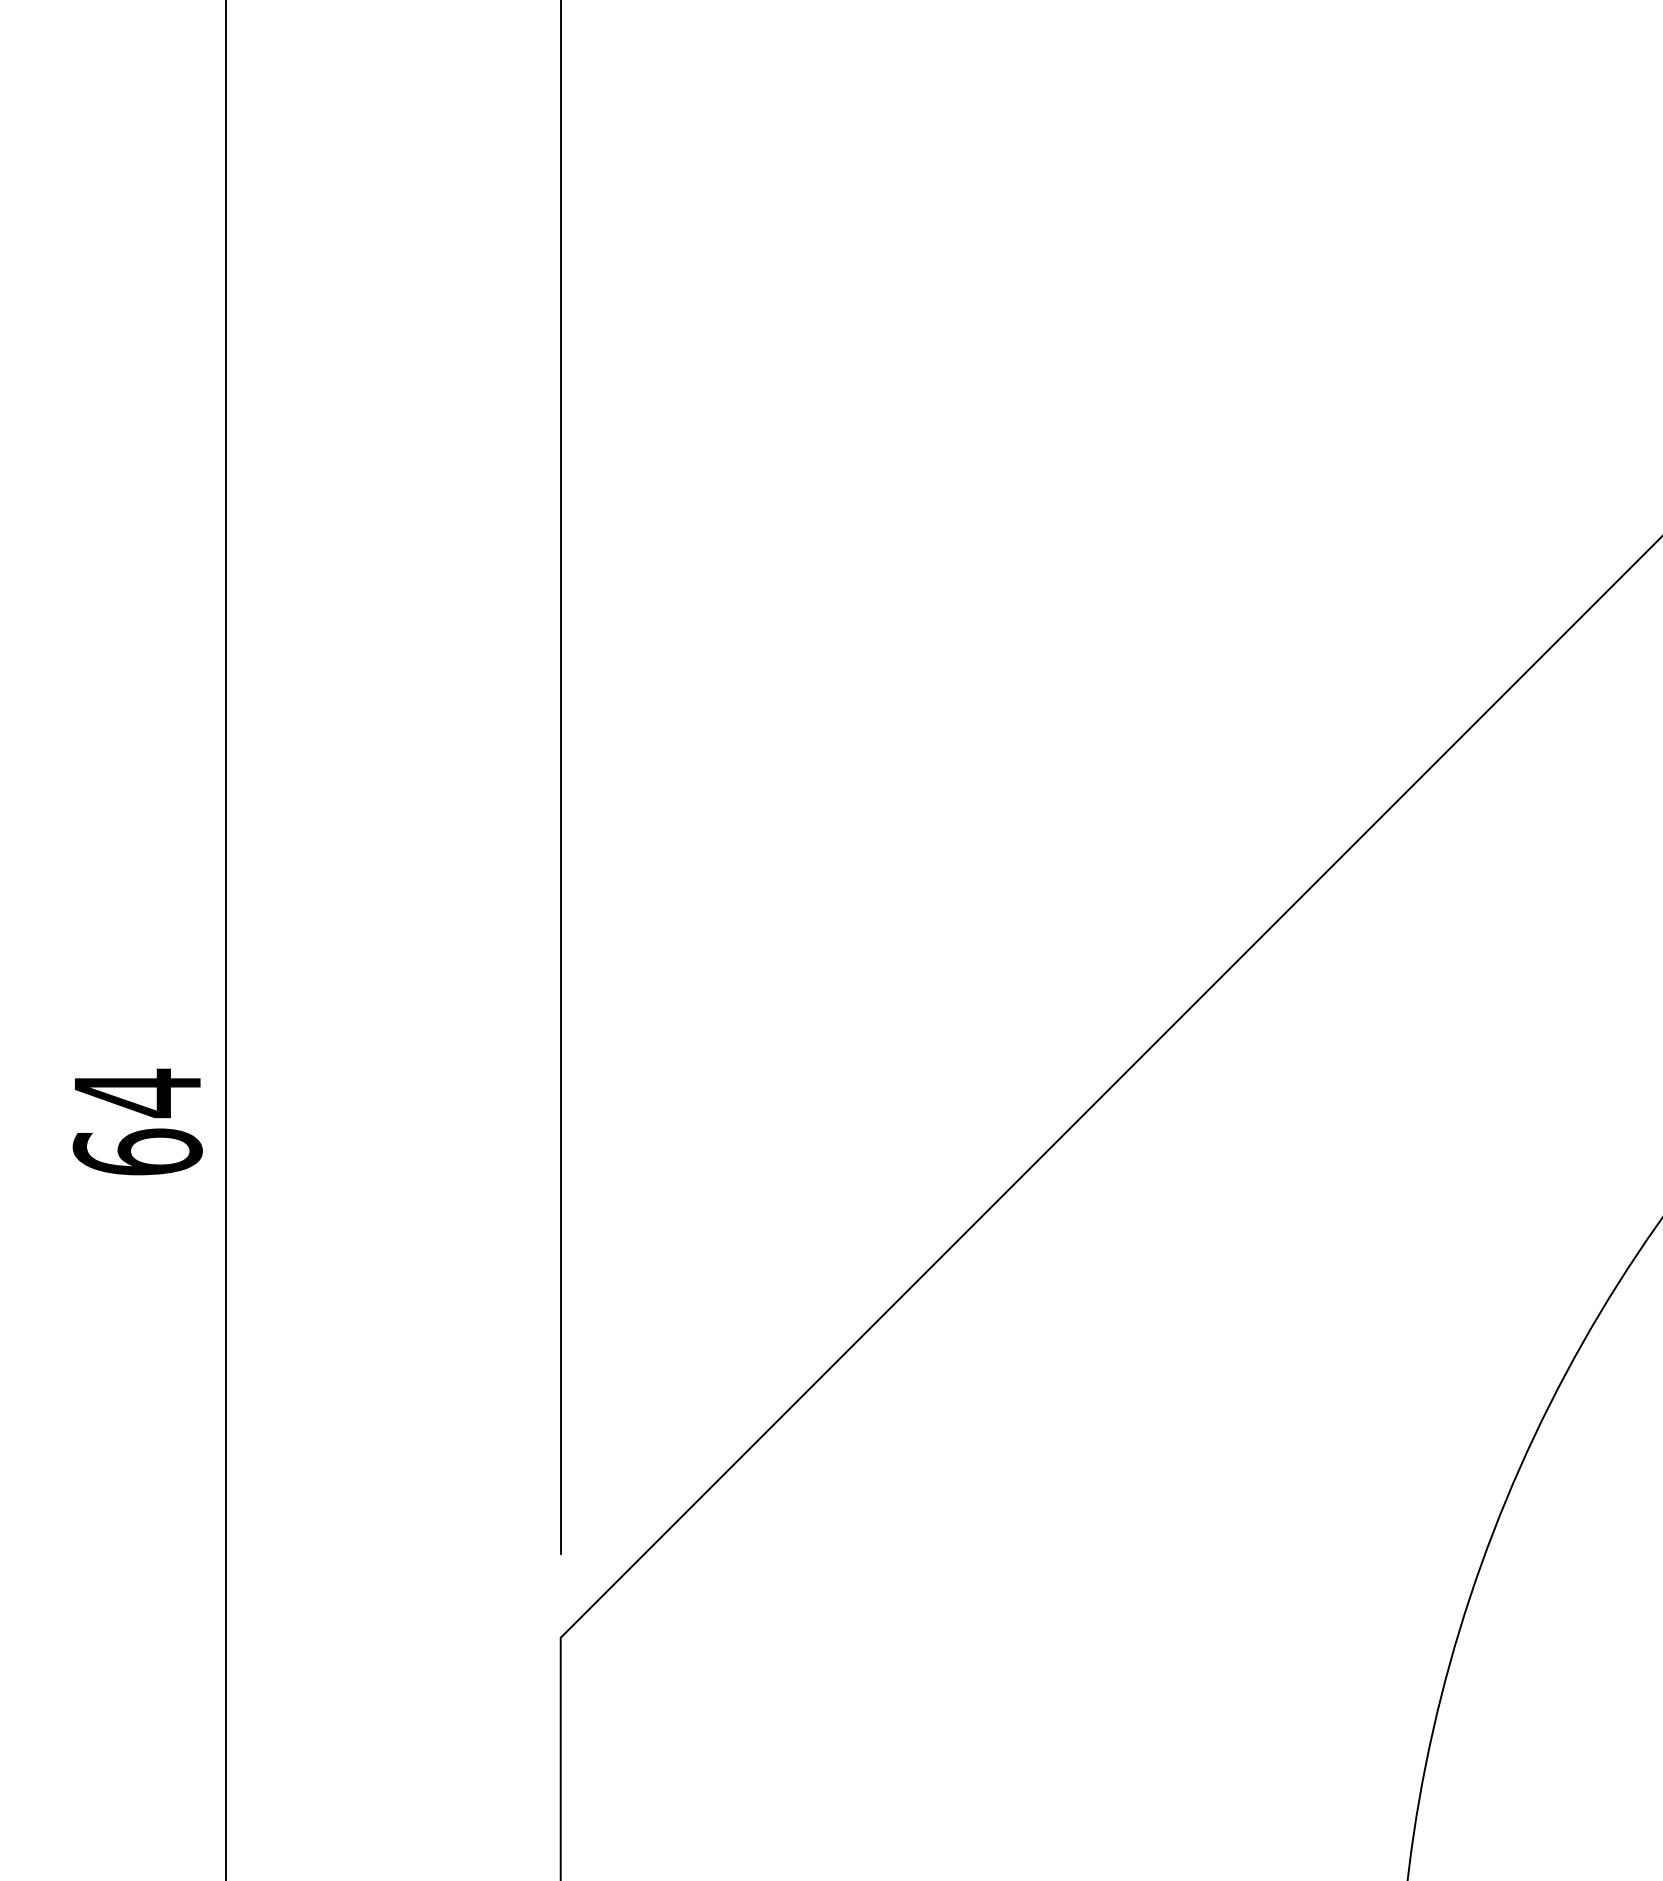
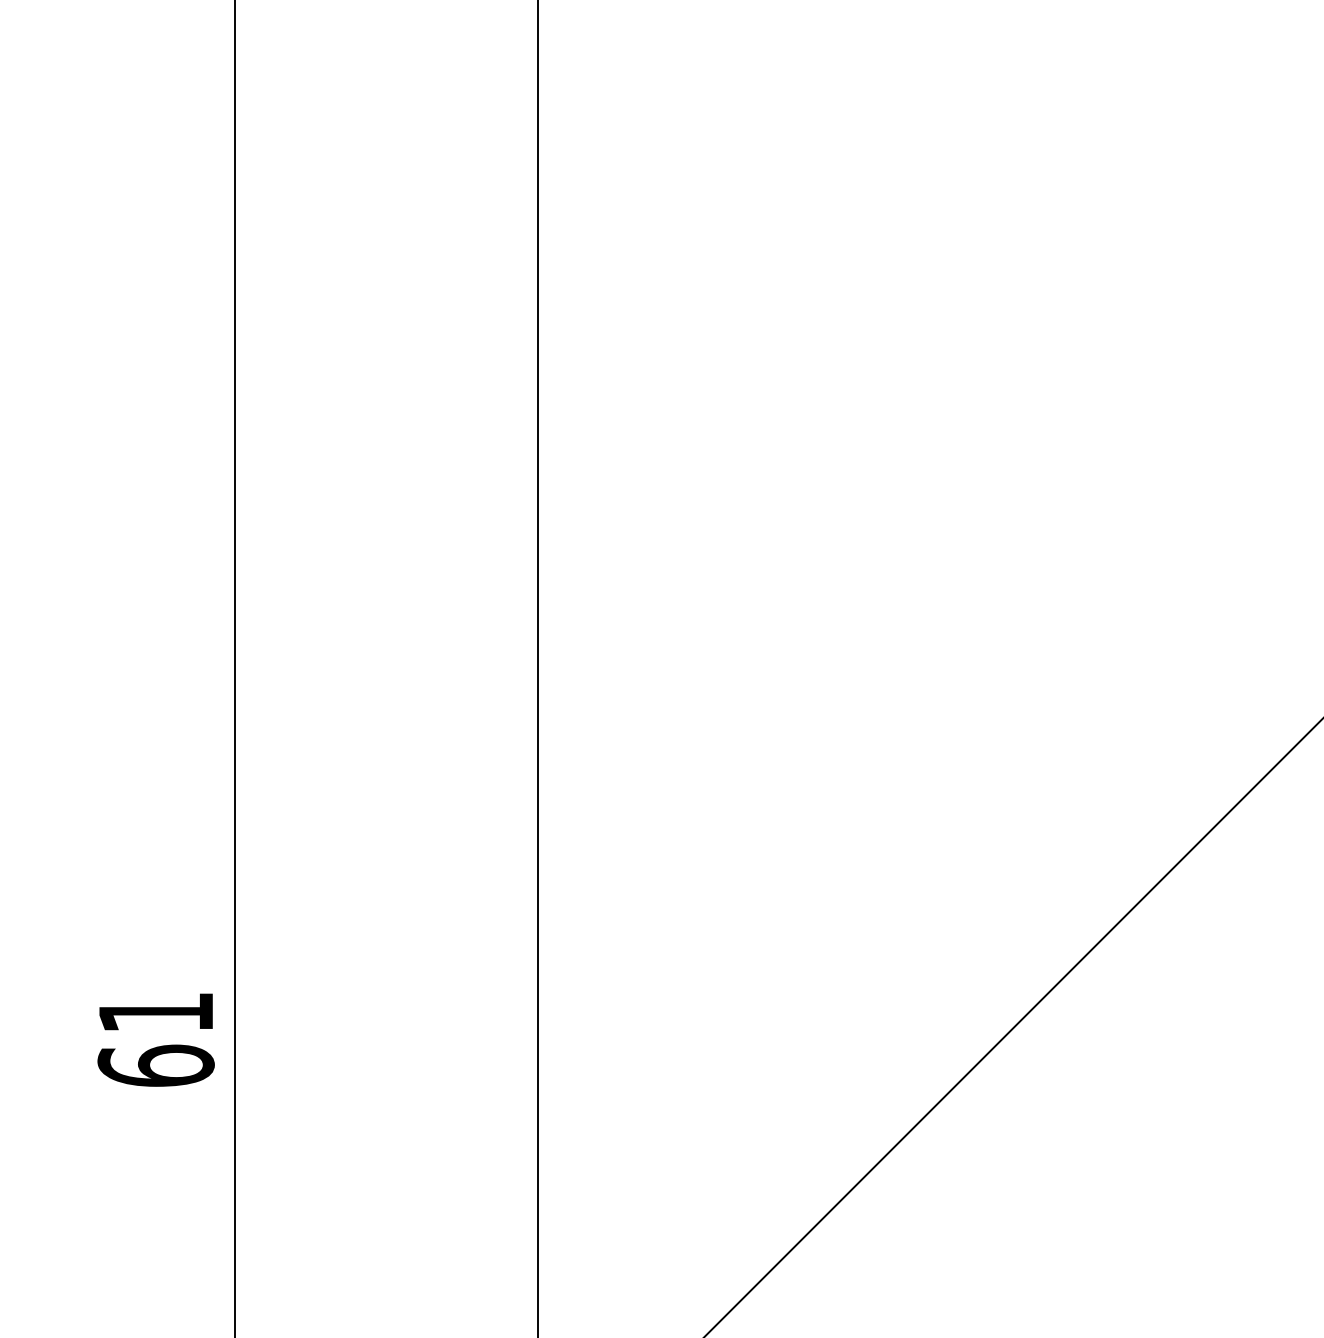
text: (137, 1093) -> (155, 1013), 64 -> 61

